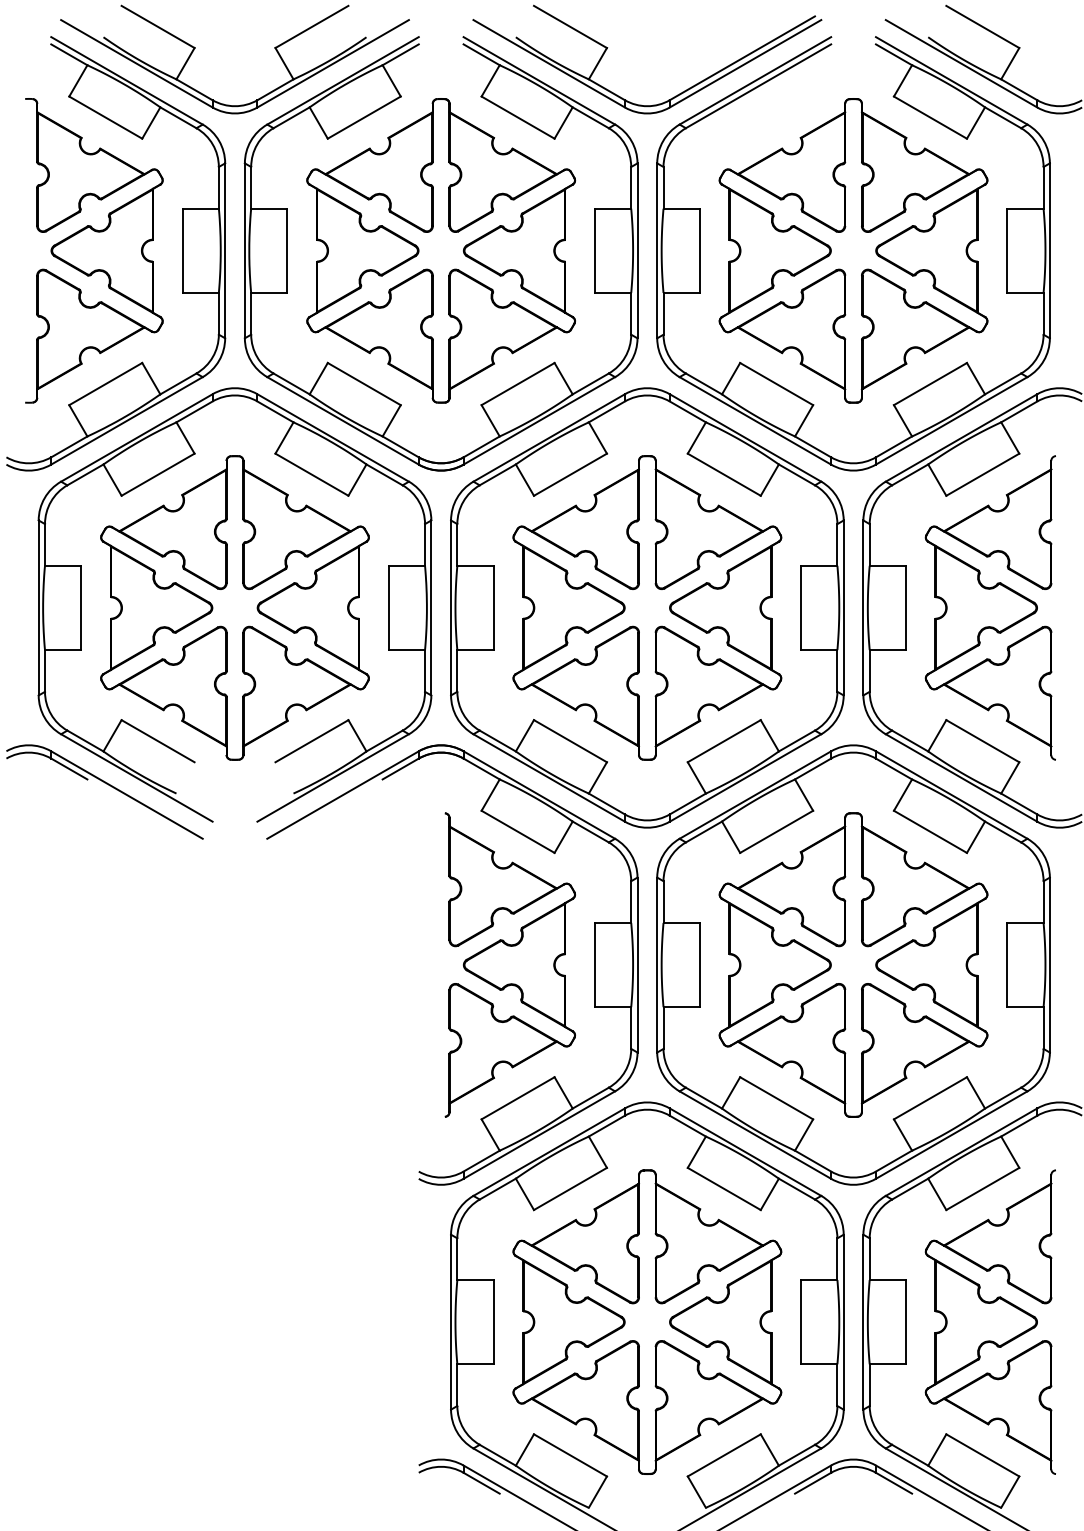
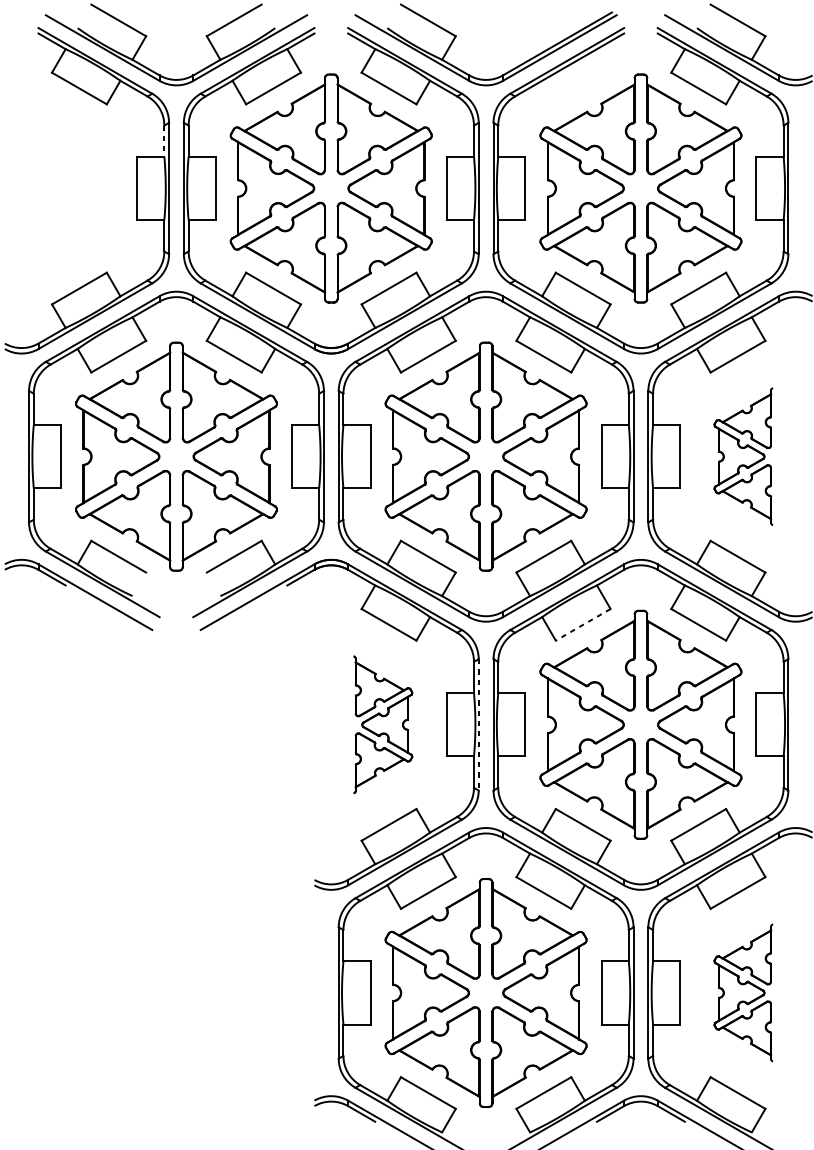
line: (218, 187) -> (164, 140), solid -> dashed
part: (94, 250) -> (70, 188), removed
part: (989, 607) -> (743, 456), size x0.6
line: (776, 832) -> (583, 625), solid -> dashed
part: (509, 964) -> (382, 724), size x0.6
line: (637, 965) -> (478, 725), solid -> dashed
part: (989, 1321) -> (743, 992), size x0.6

